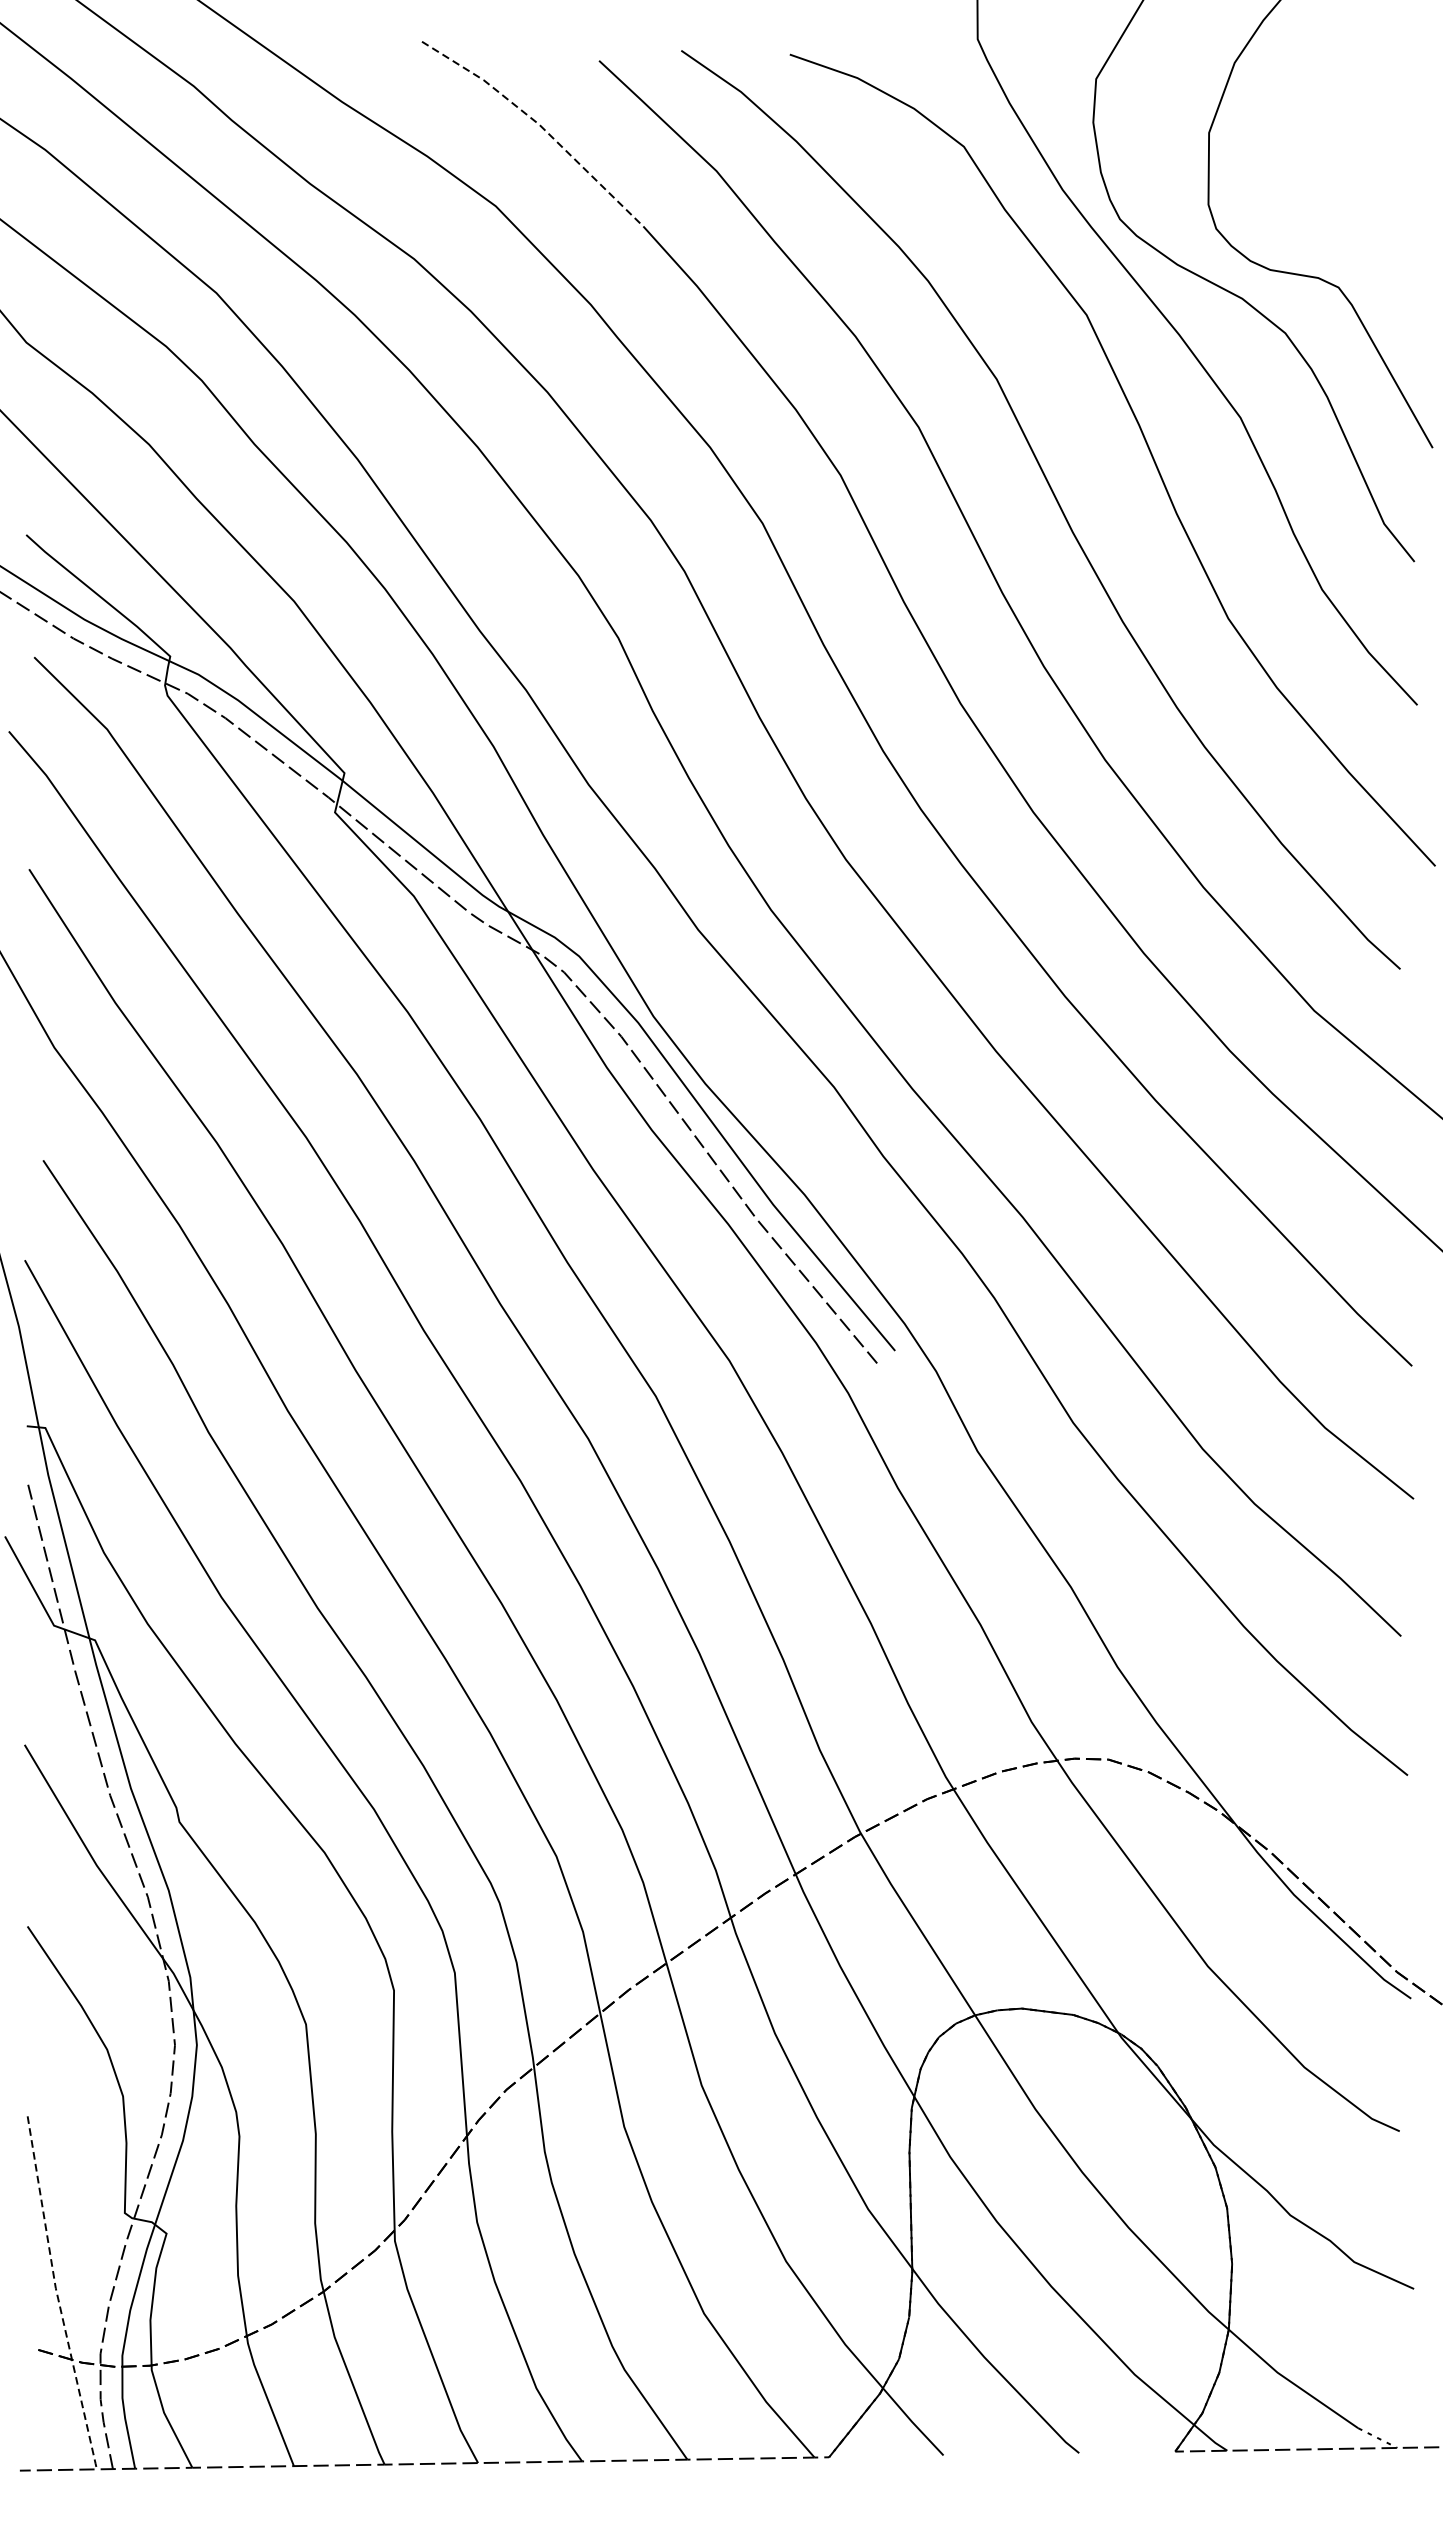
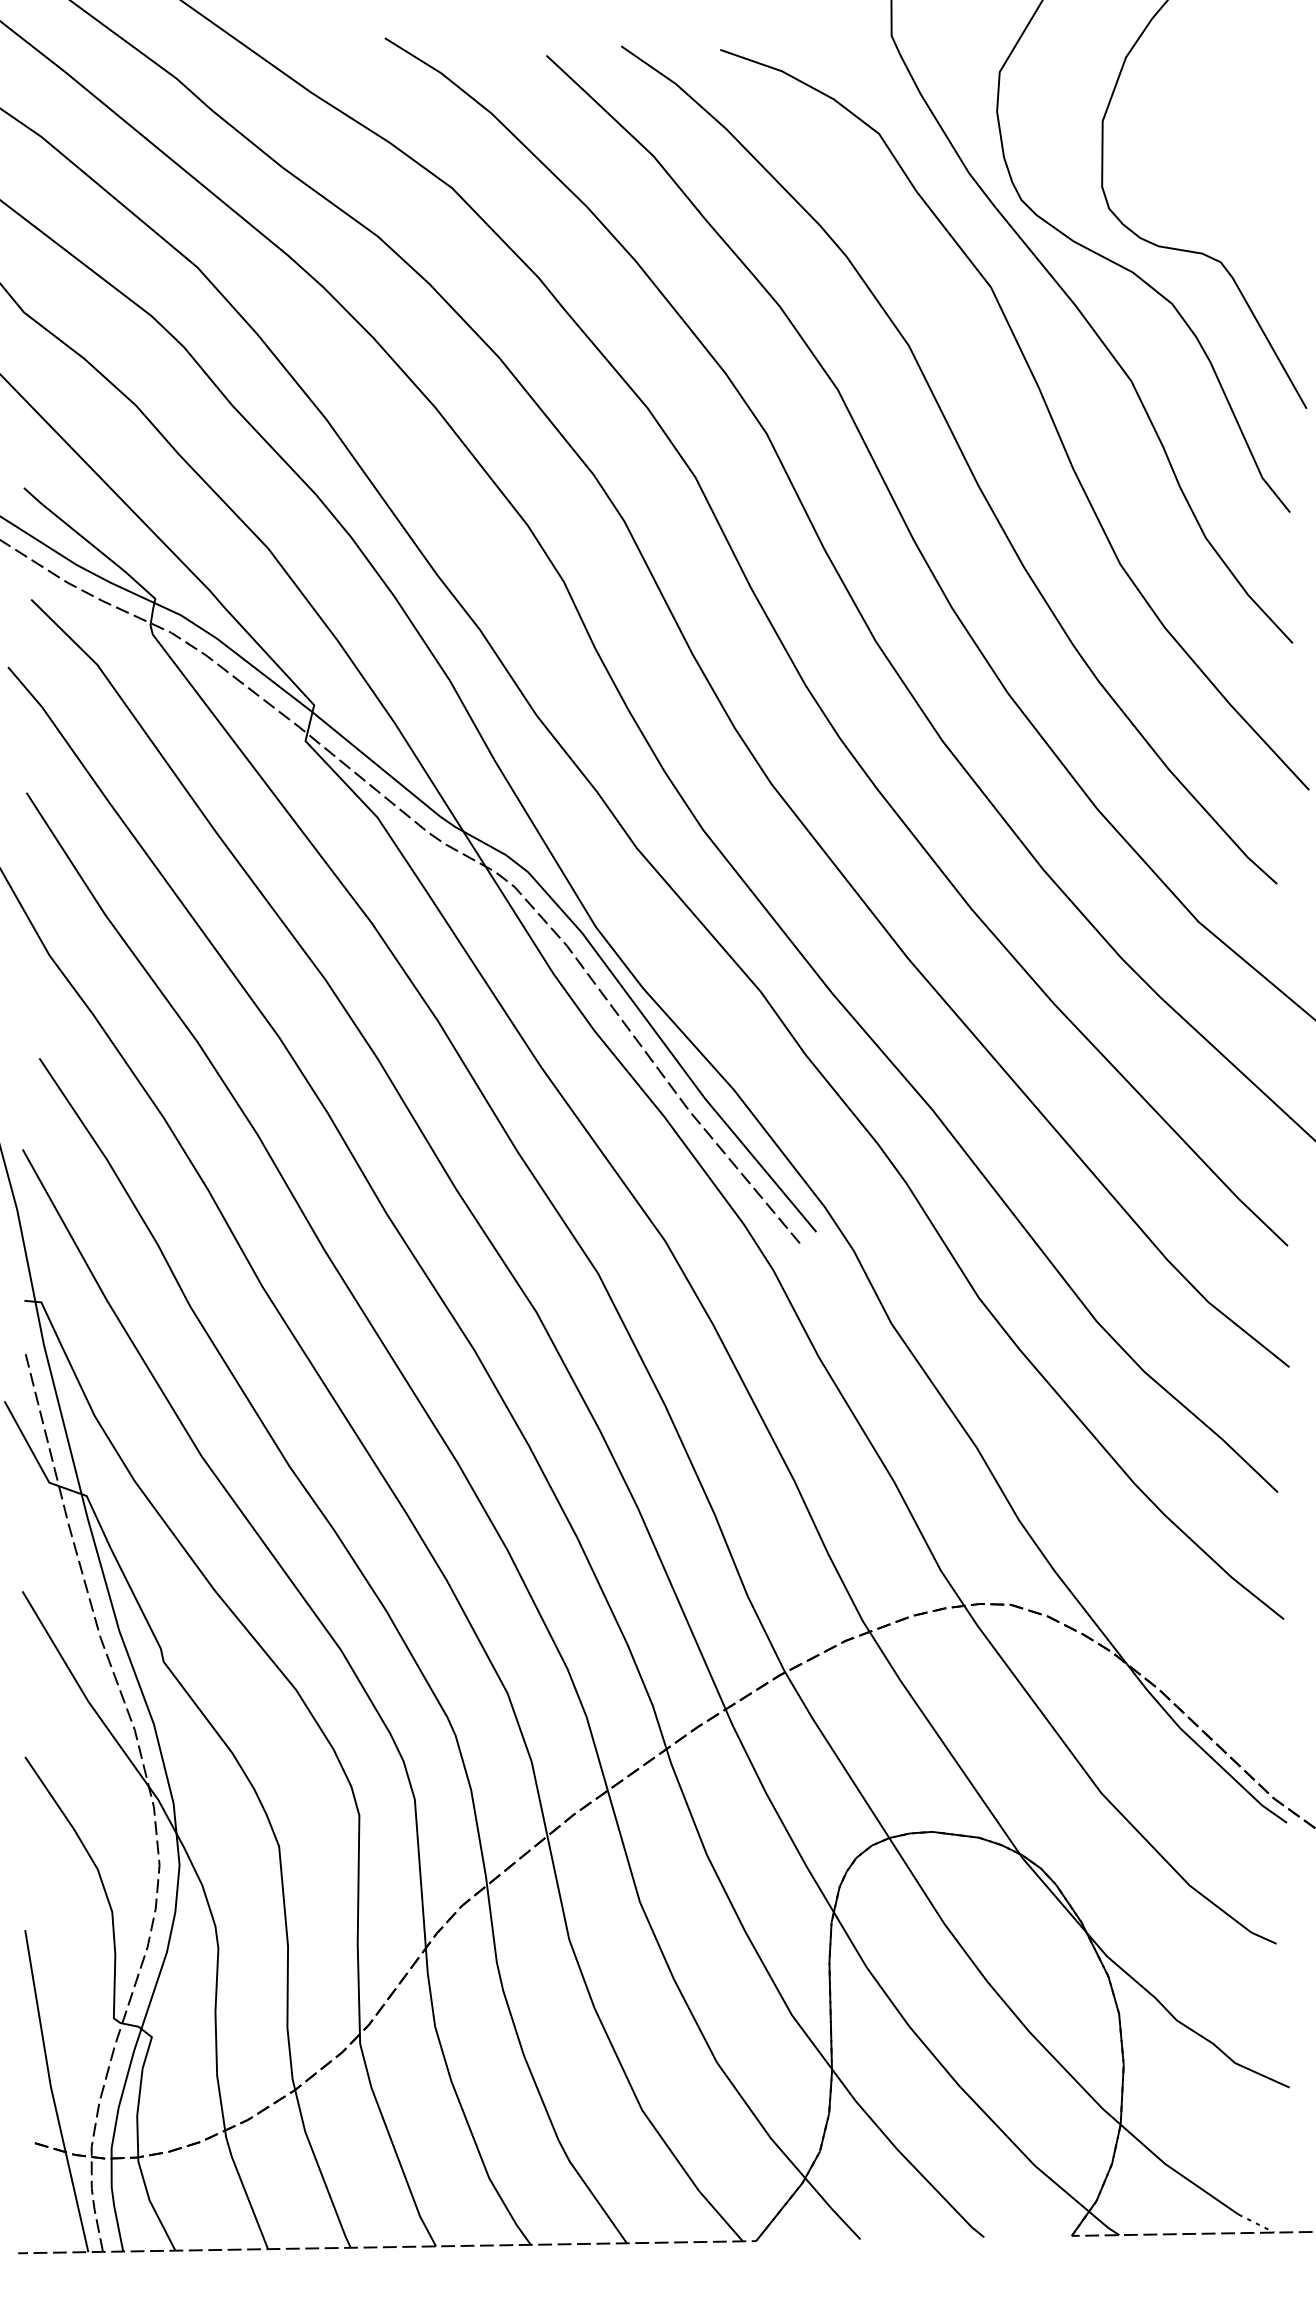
line: (538, 124) -> (491, 113), dashed -> solid
line: (57, 2294) -> (52, 2092), dashed -> solid

